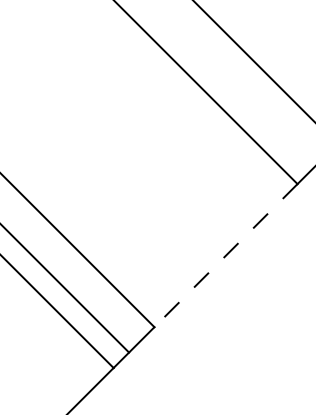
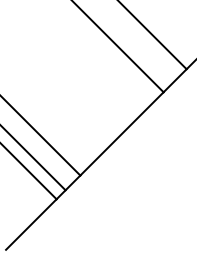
line: (225, 254) -> (121, 133), dashed -> solid

